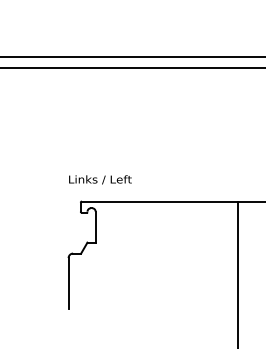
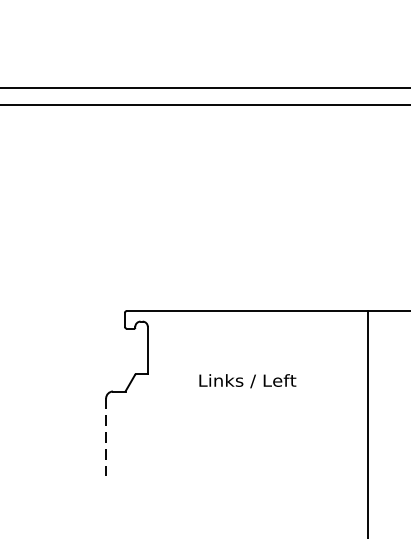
text: (100, 179) -> (247, 380), moved
line: (68, 283) -> (105, 437), solid -> dashed

